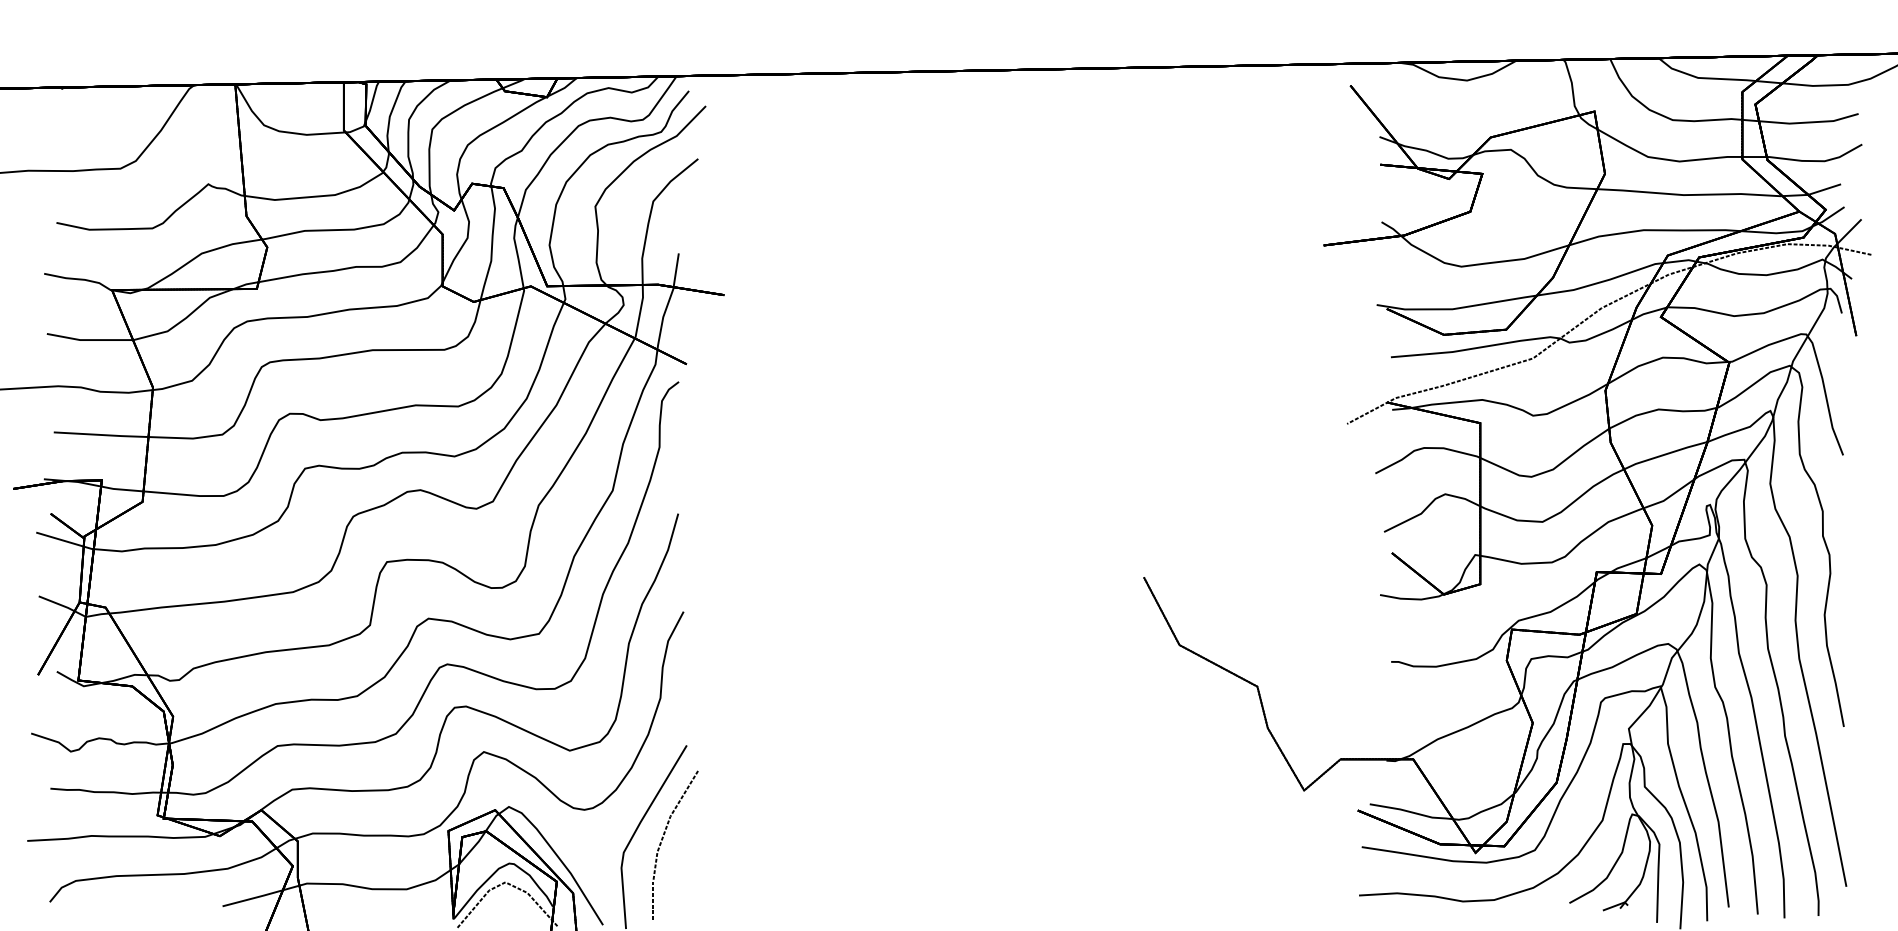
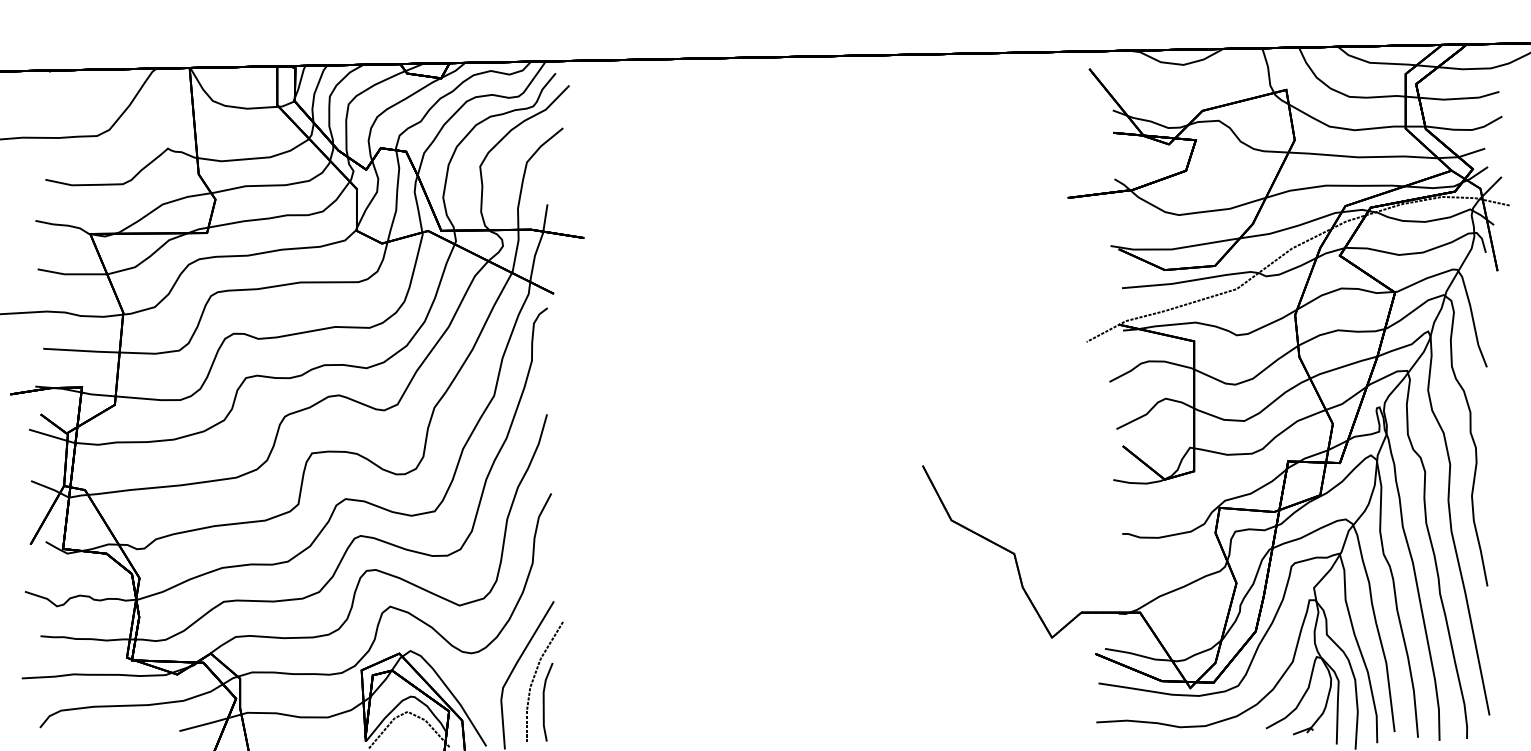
line: (674, 870) -> (544, 702), added

